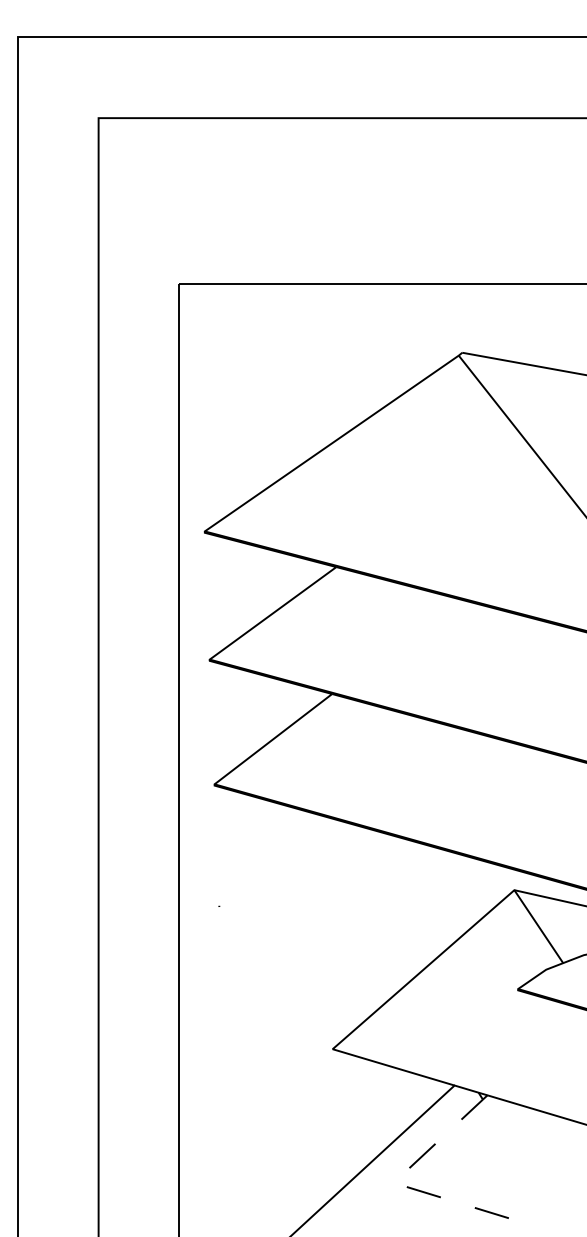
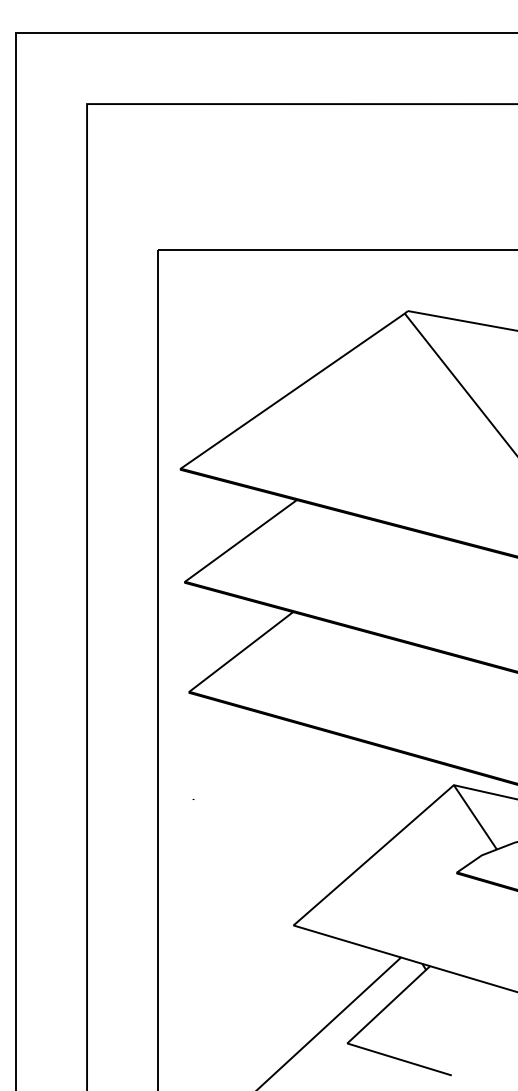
line: (394, 1181) -> (348, 1042), dashed -> solid

